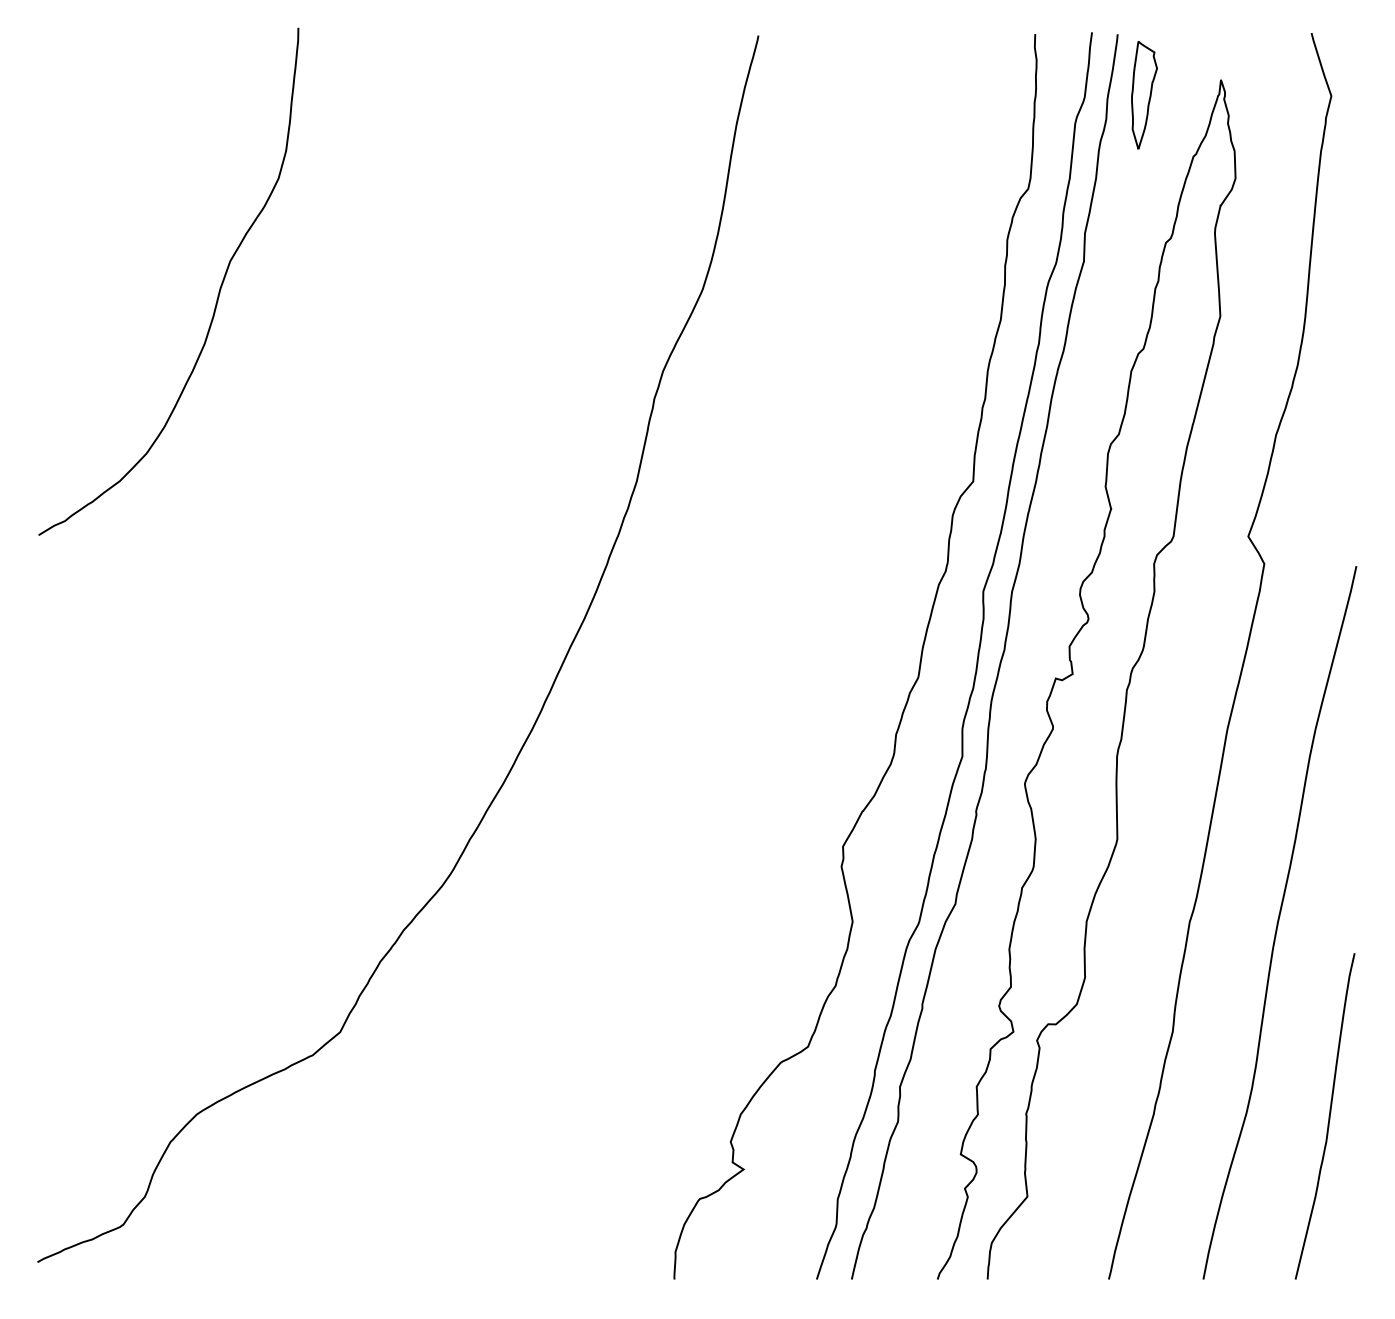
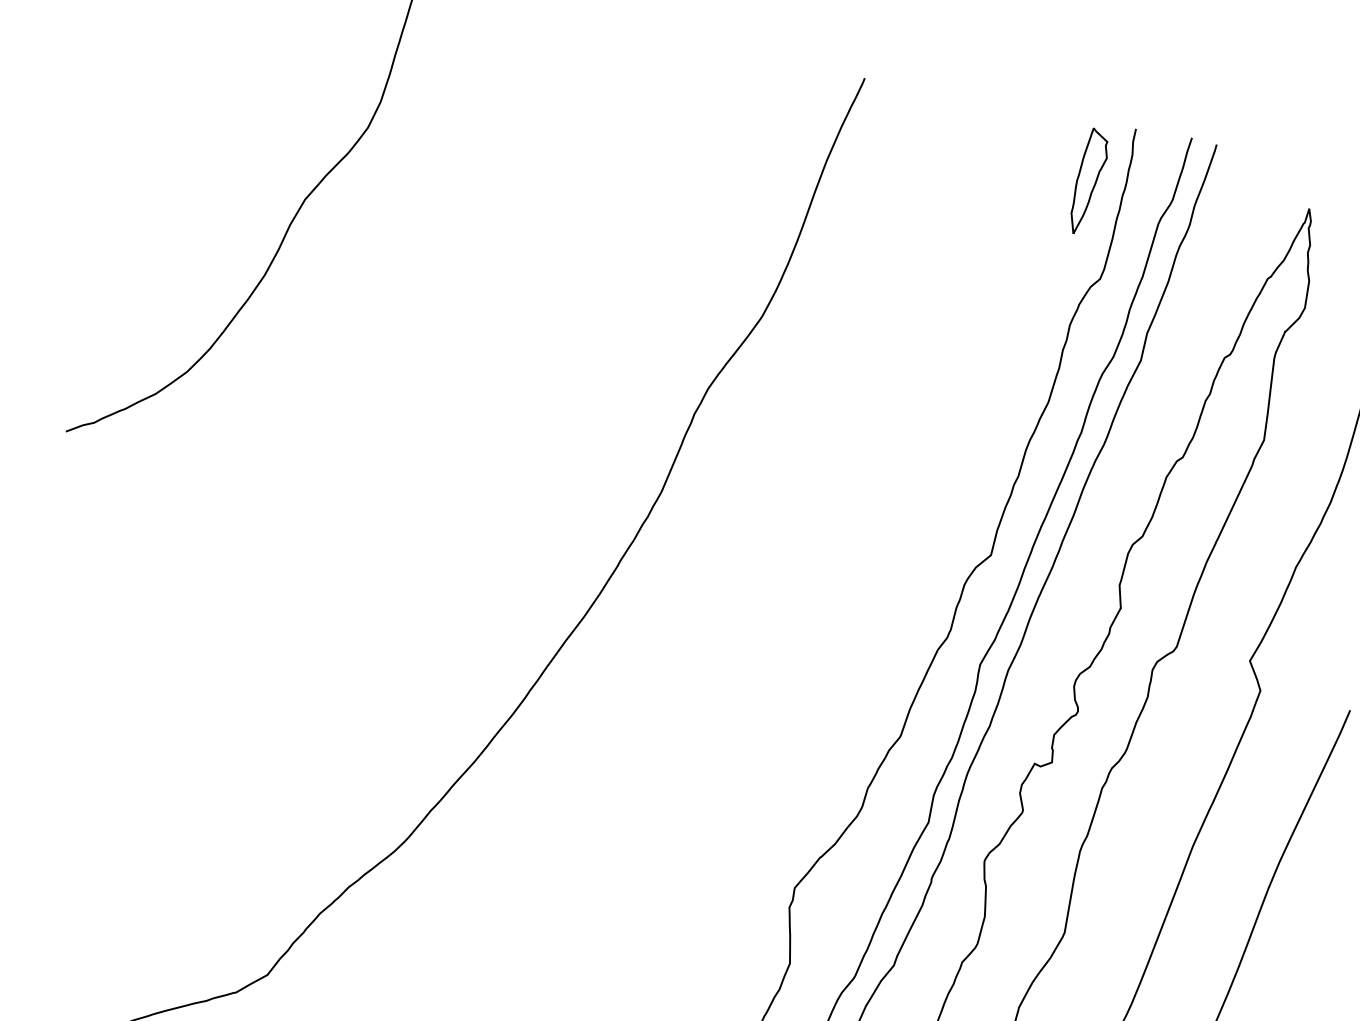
part: (1144, 95) -> (1089, 182), moved

